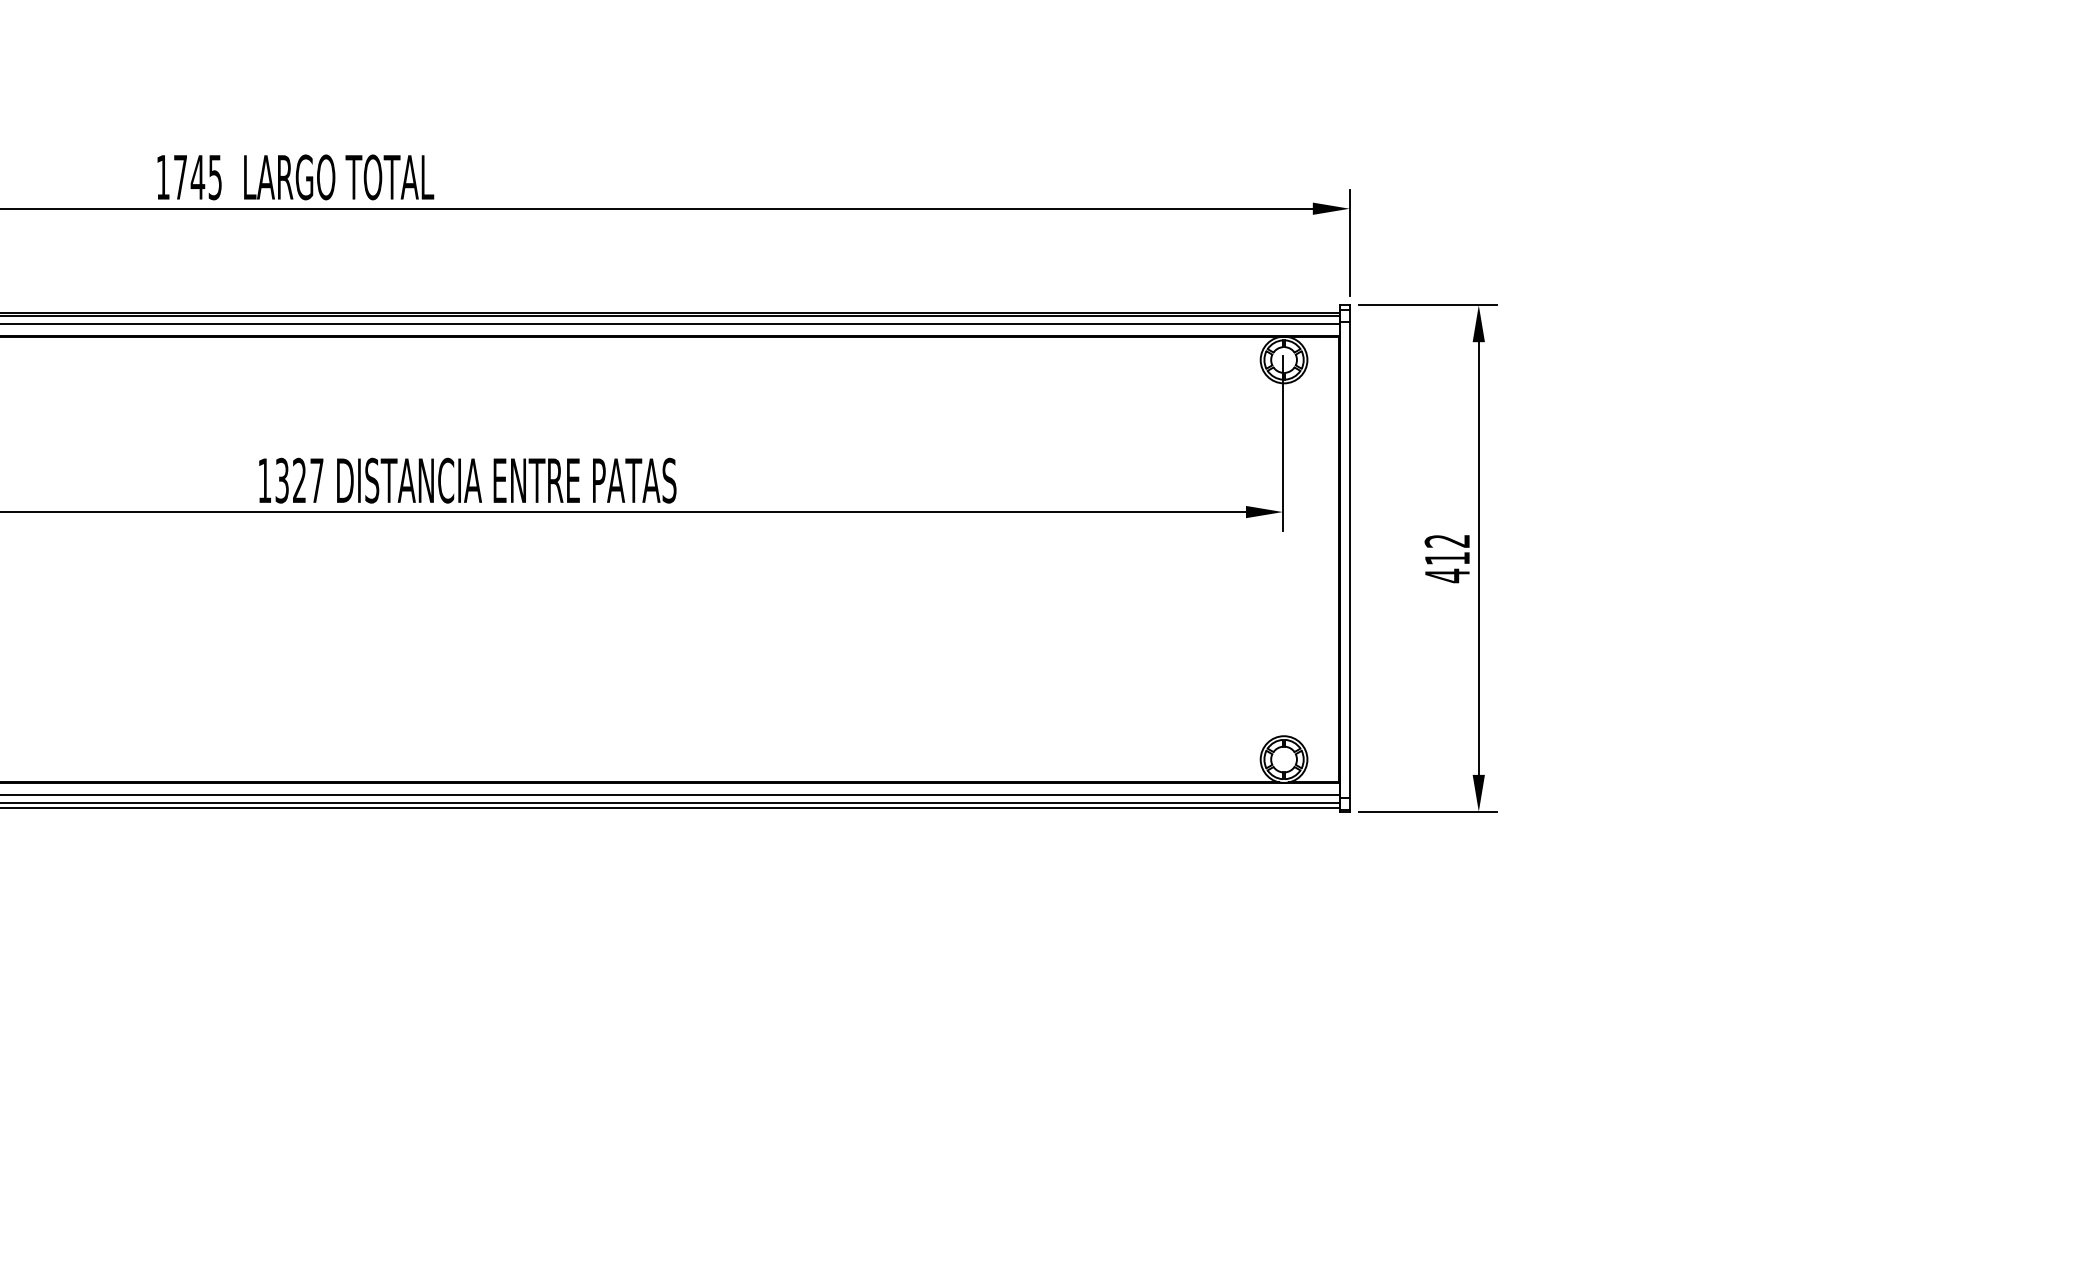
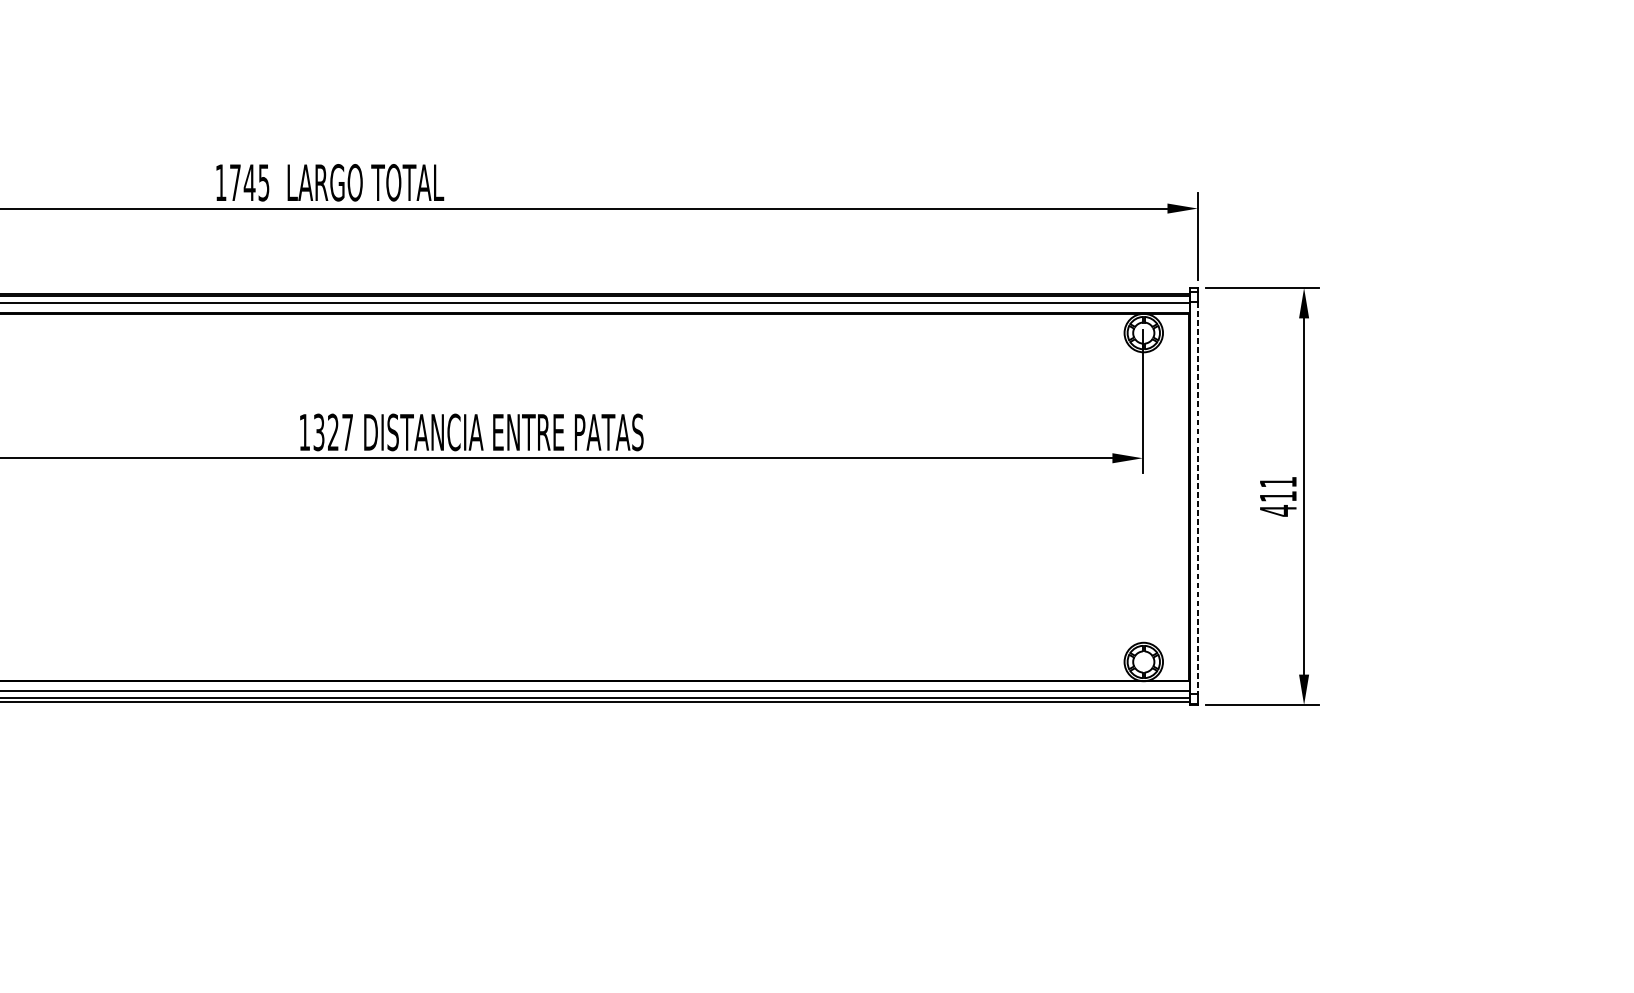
text: (1446, 541) -> (1277, 482), 412 -> 411
line: (1349, 560) -> (1197, 498), solid -> dashed

